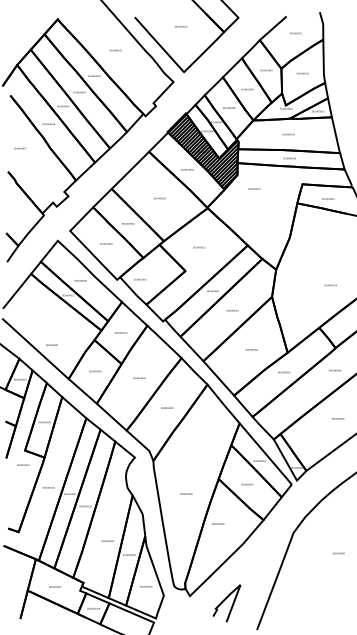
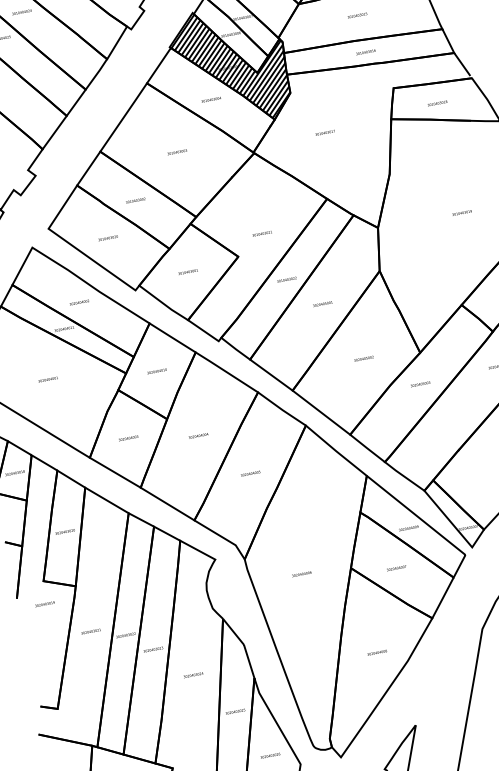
text: (254, 188) -> (325, 132), moved
text: (199, 247) -> (262, 233), moved
text: (140, 279) -> (188, 271), moved
text: (330, 285) -> (462, 213), moved
text: (51, 344) -> (47, 378), moved
text: (186, 493) -> (301, 573), moved
text: (218, 523) -> (377, 651), moved
text: (107, 540) -> (193, 674), moved

